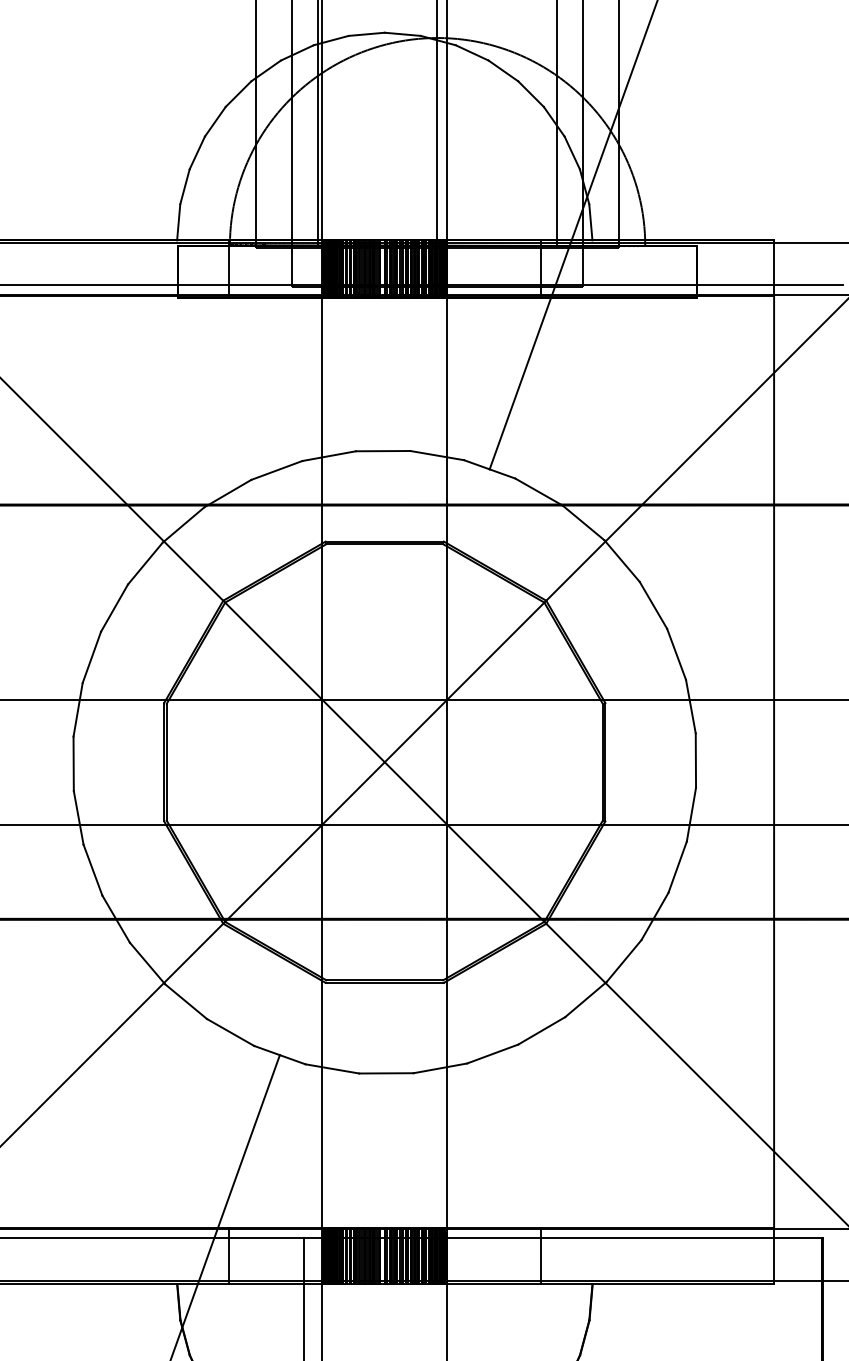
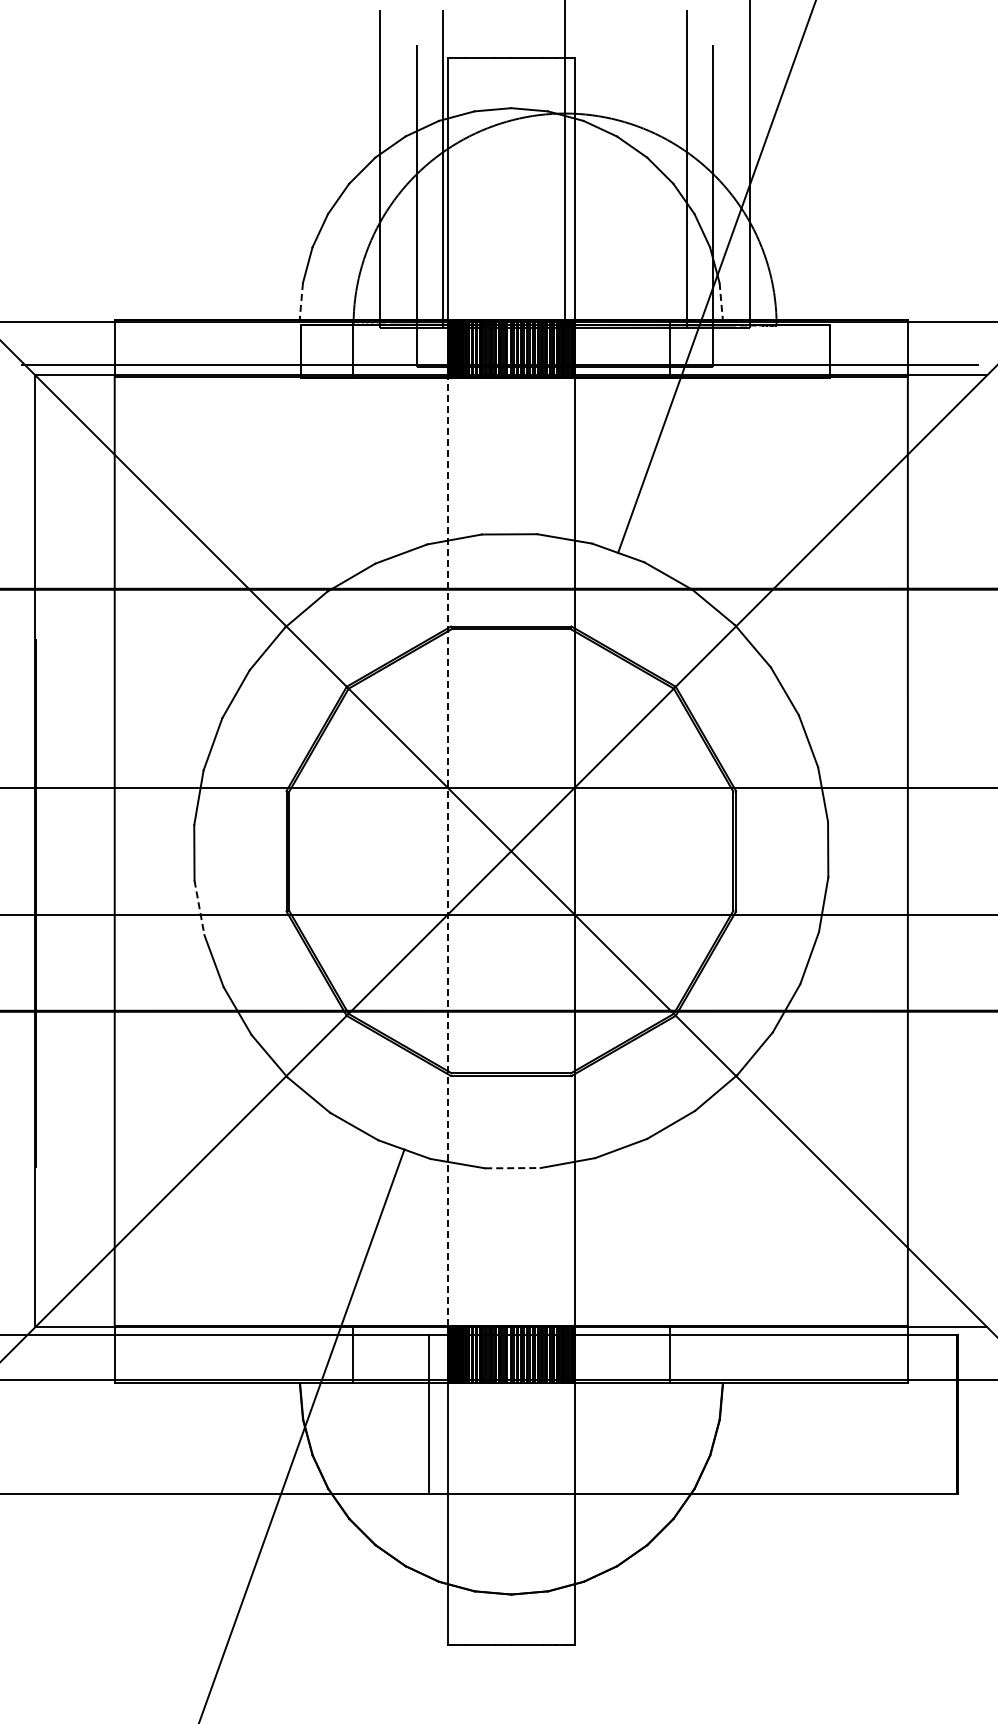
line: (178, 222) -> (301, 301), solid -> dashed
line: (591, 222) -> (721, 301), solid -> dashed
line: (322, 761) -> (447, 850), solid -> dashed
line: (78, 817) -> (199, 907), solid -> dashed
line: (385, 1073) -> (512, 1168), solid -> dashed

